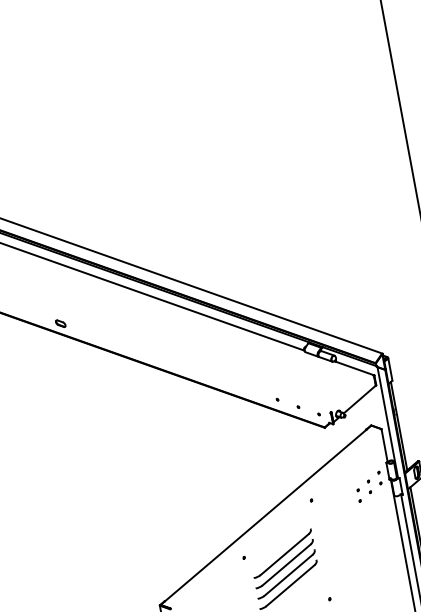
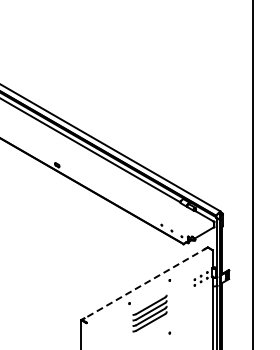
line: (265, 515) -> (144, 283), solid -> dashed

